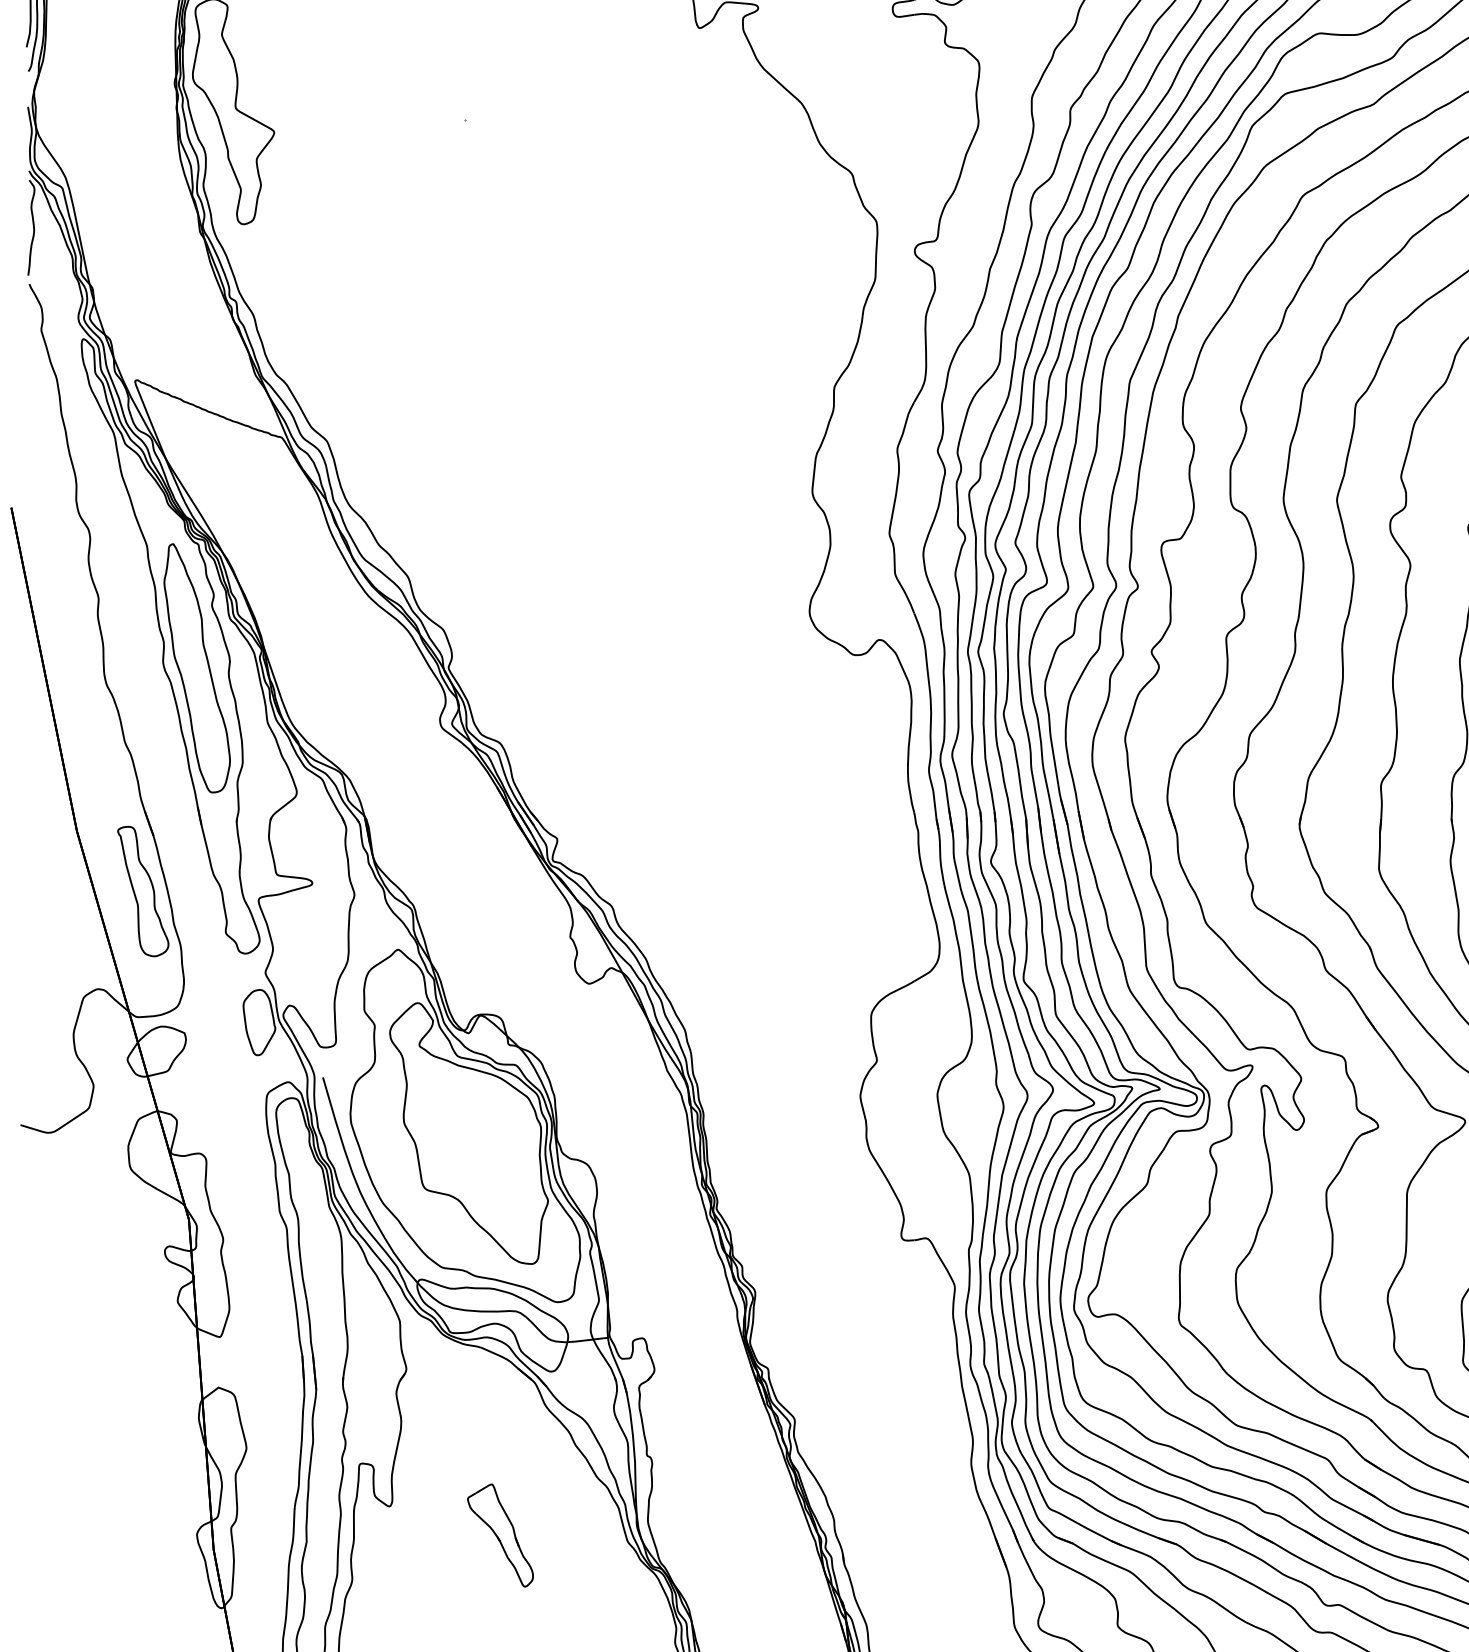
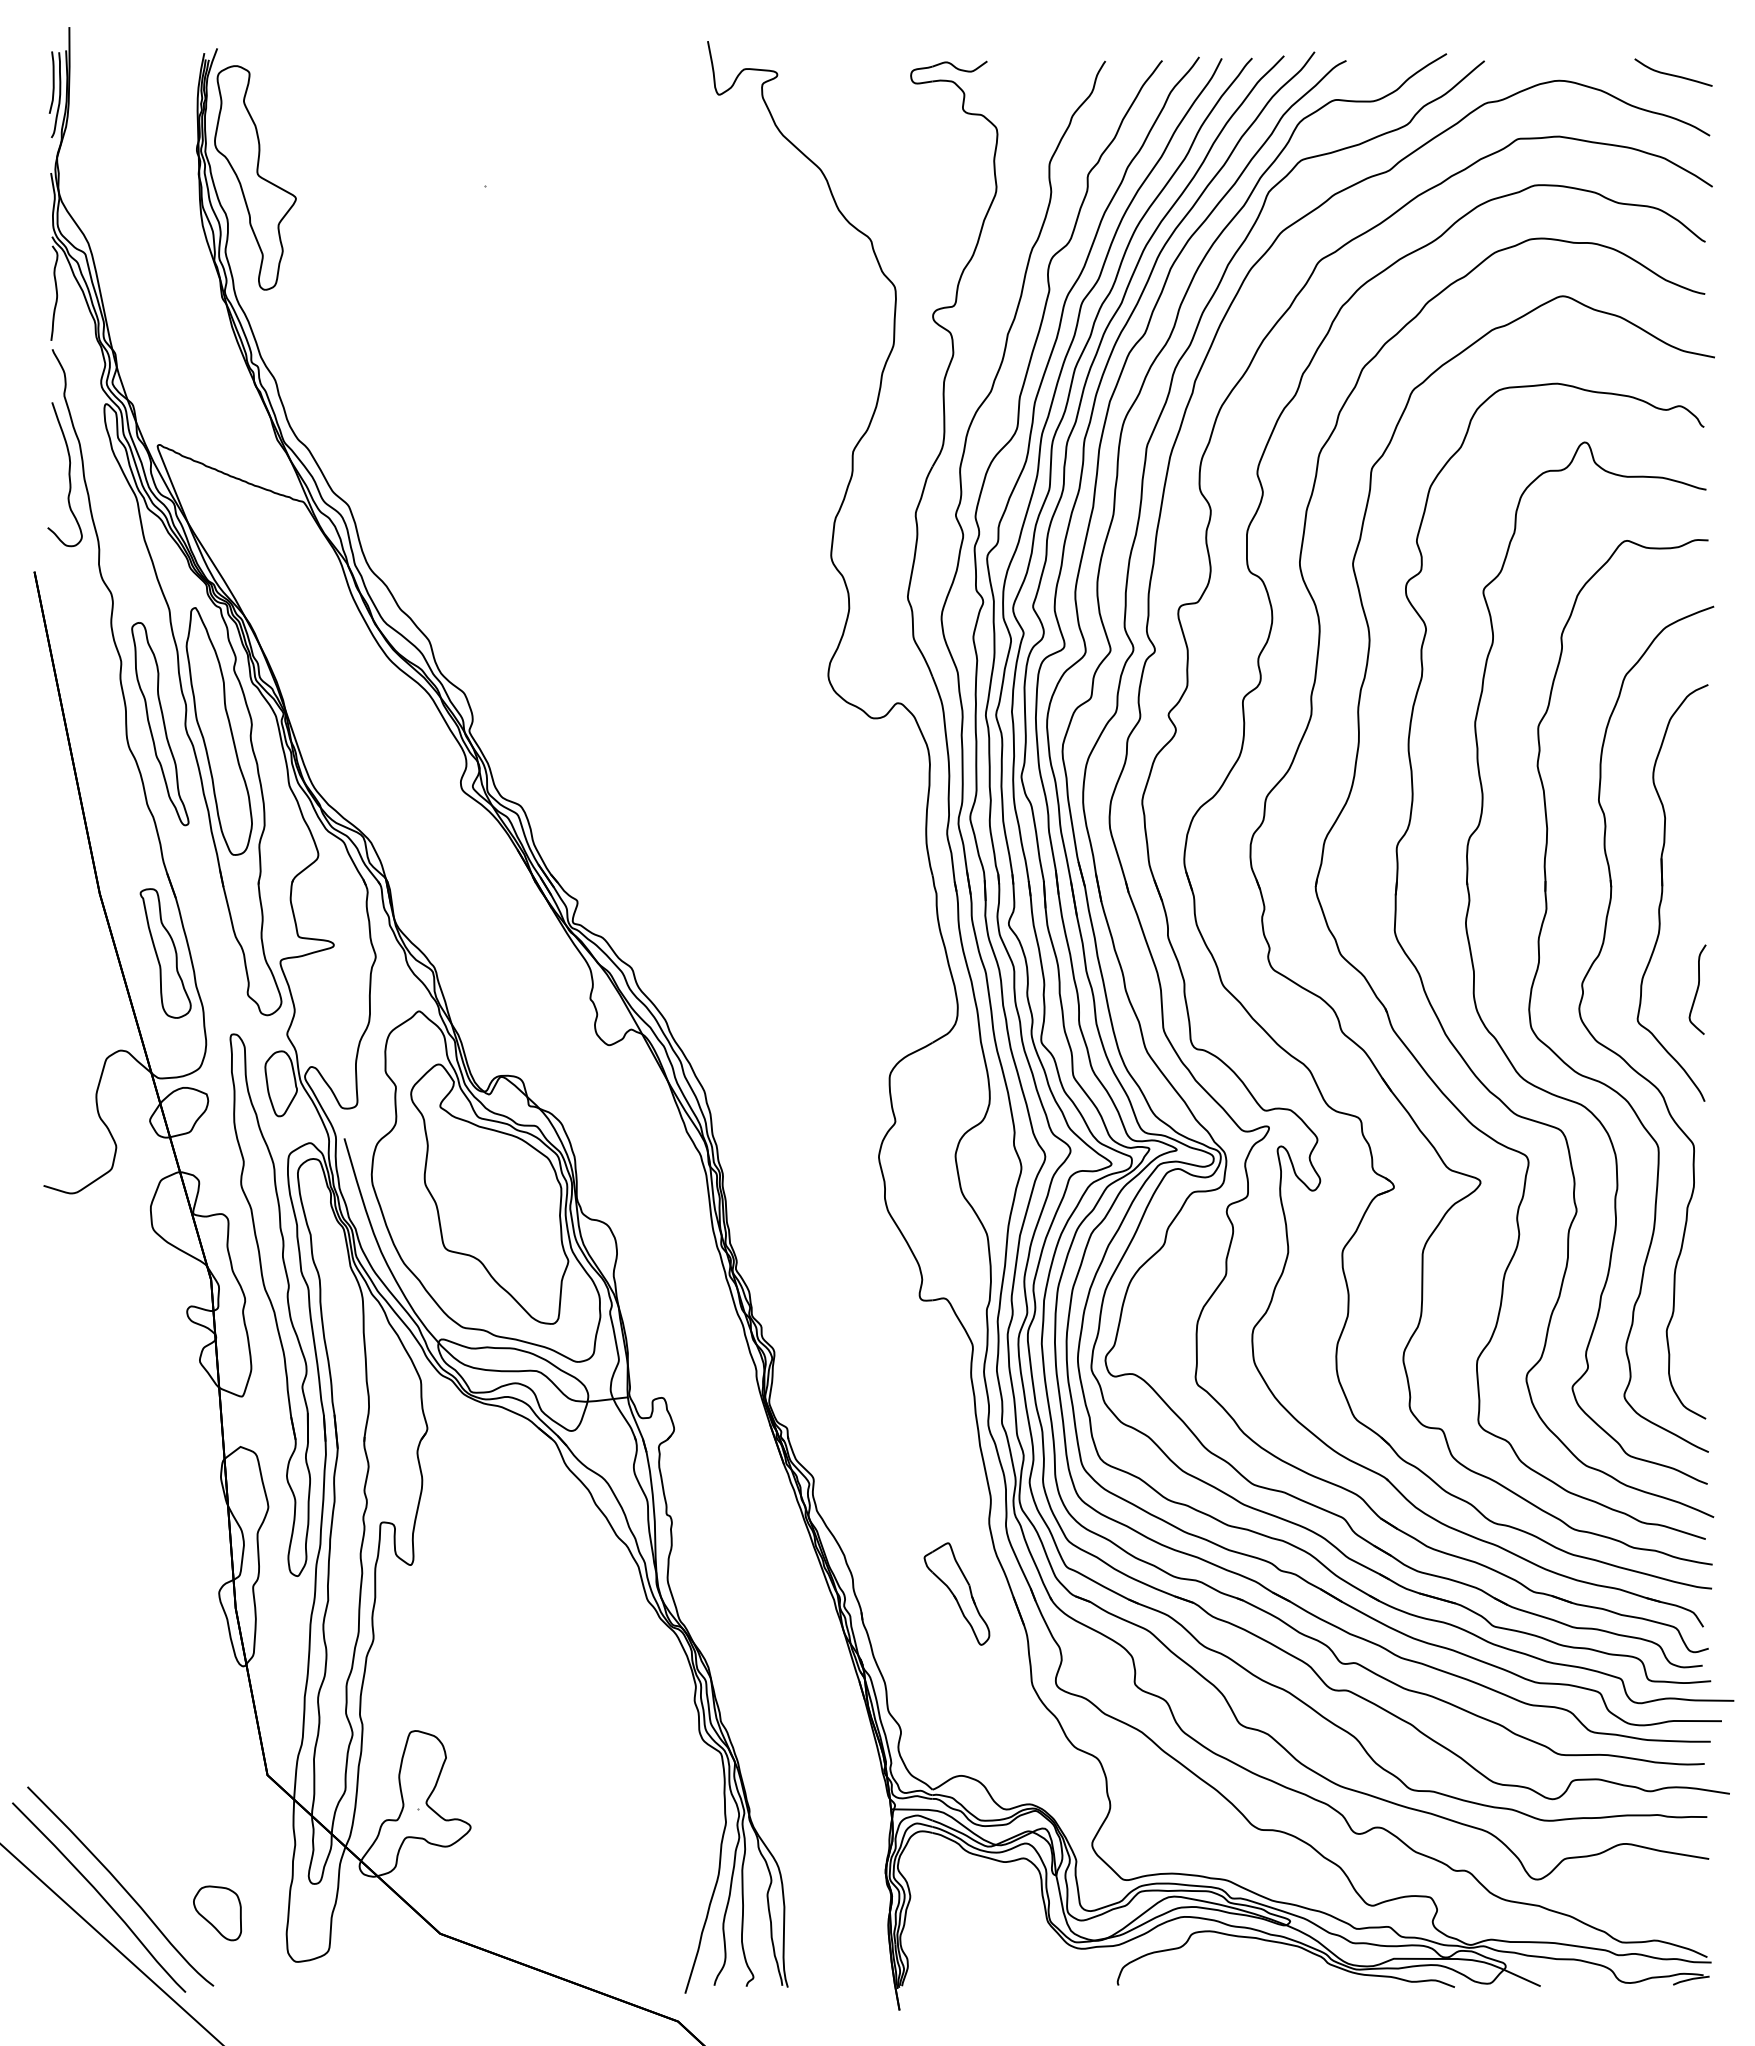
curve: (45, 409) -> (68, 474), added
part: (138, 661) -> (160, 724), added
part: (247, 1245) -> (269, 1305), added
part: (500, 1535) -> (956, 1593), moved

